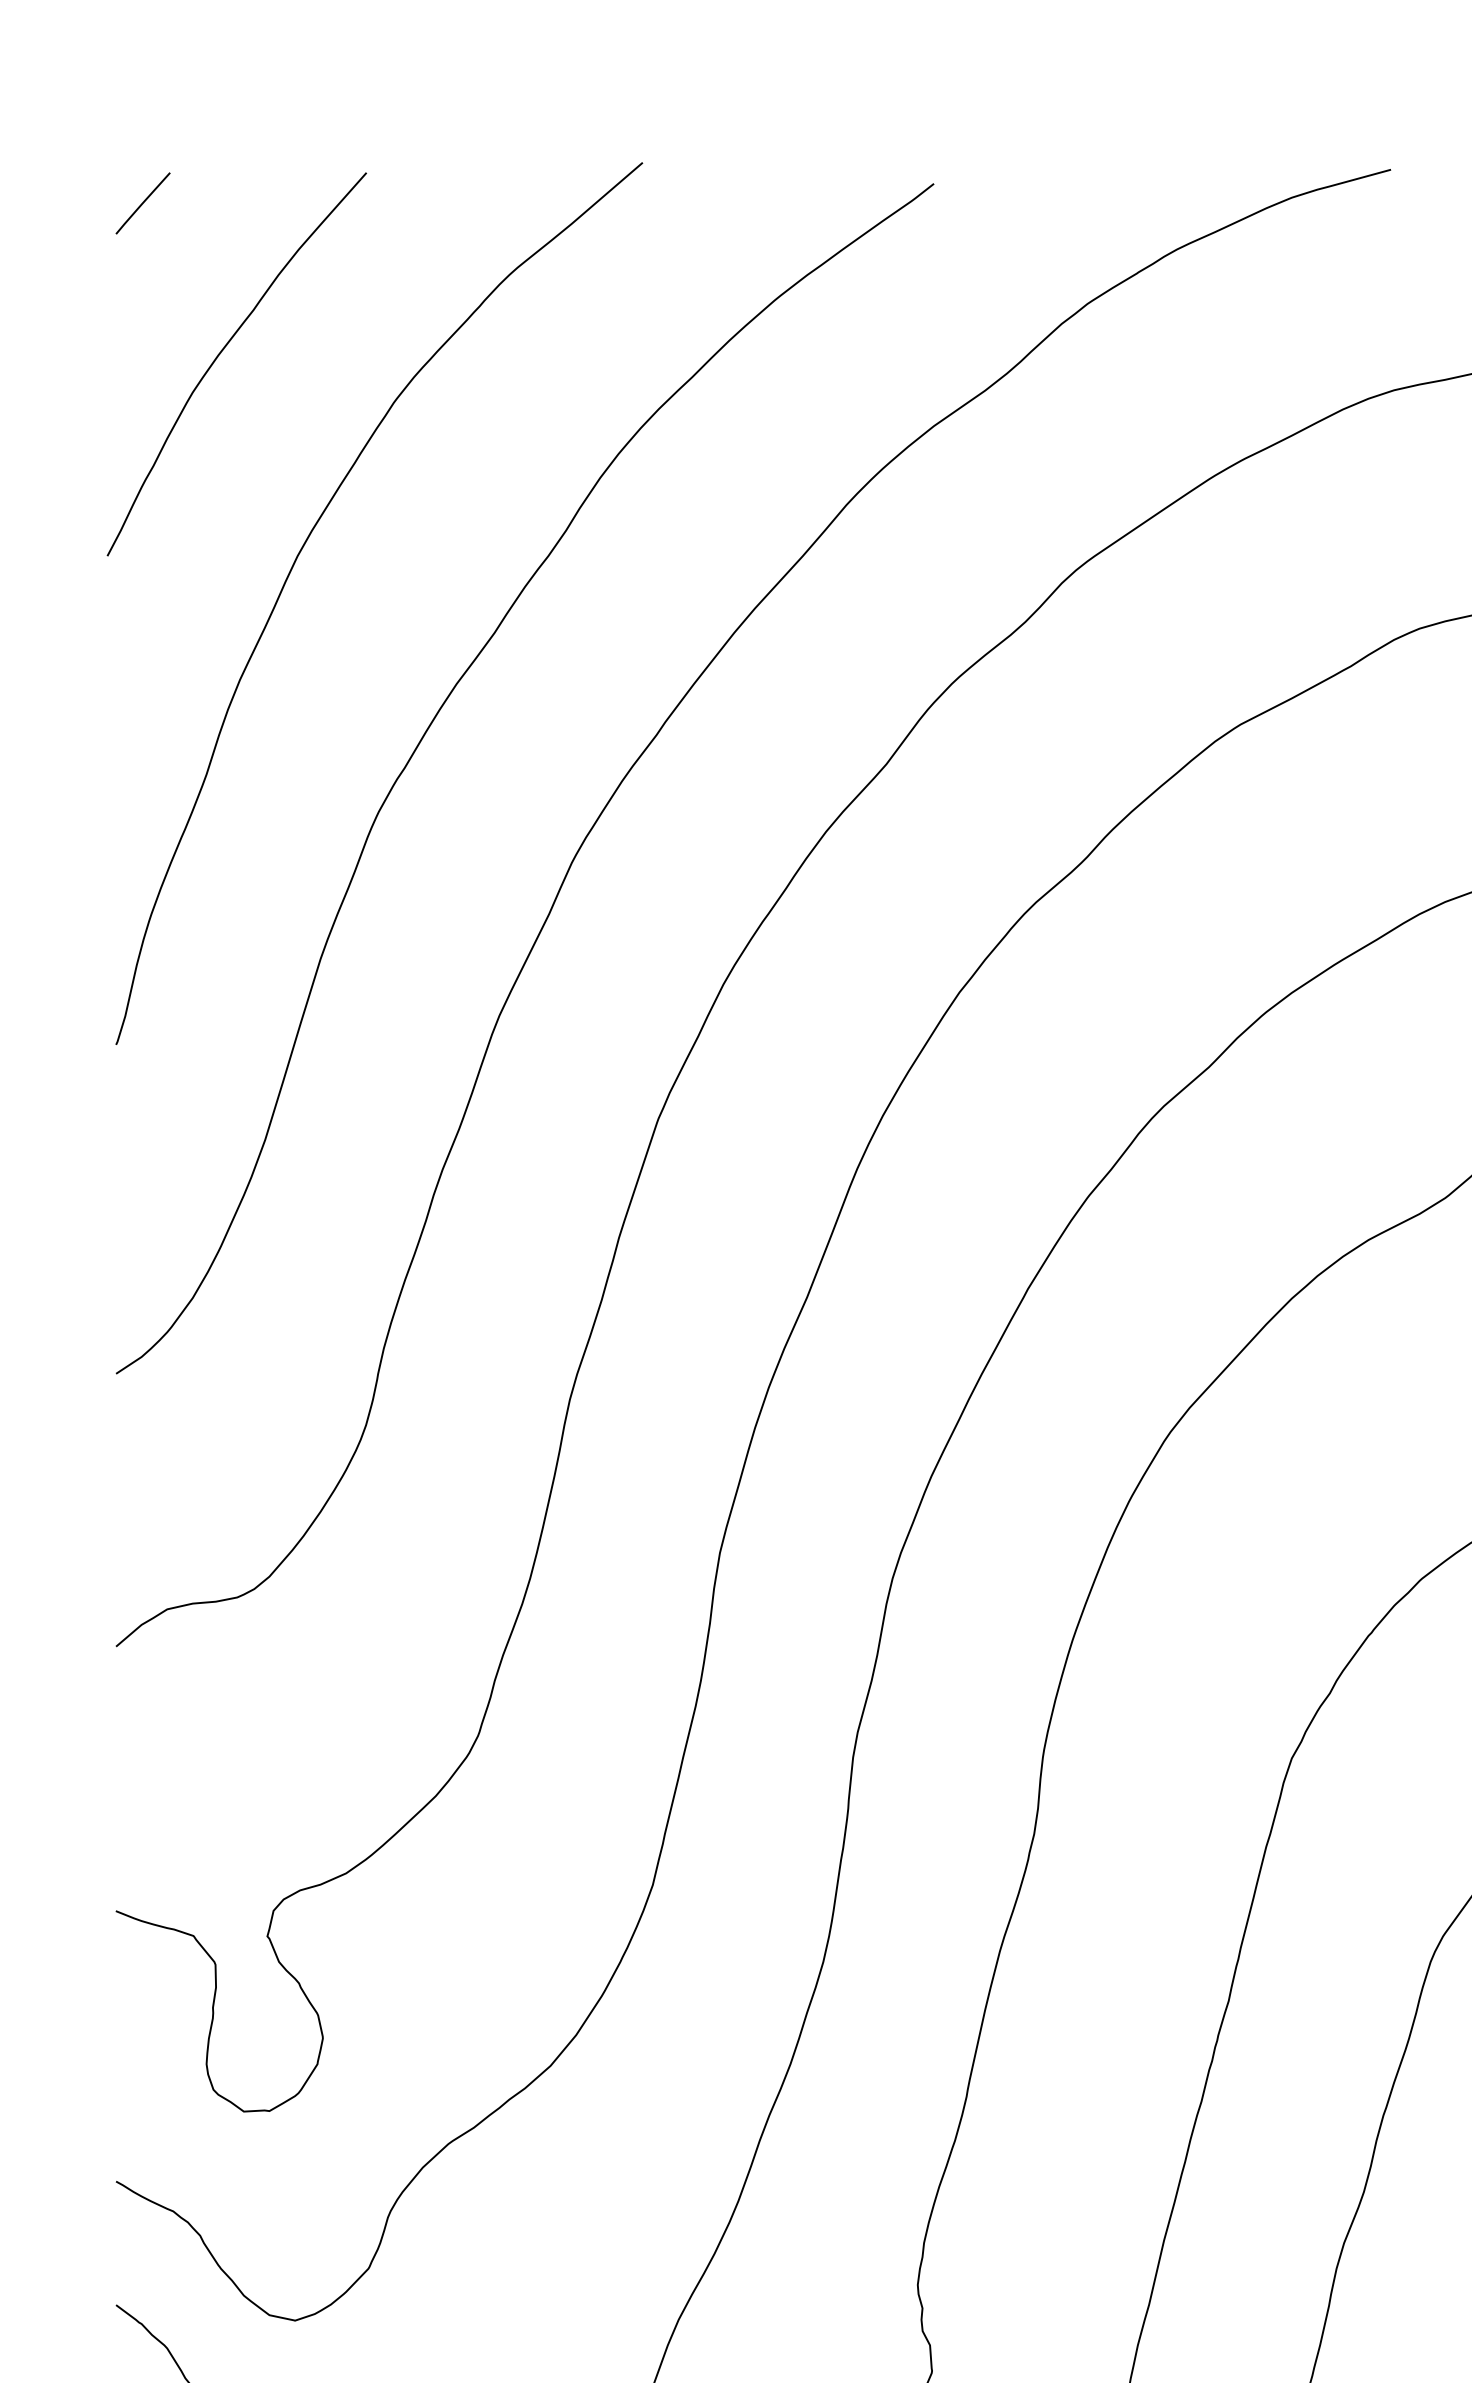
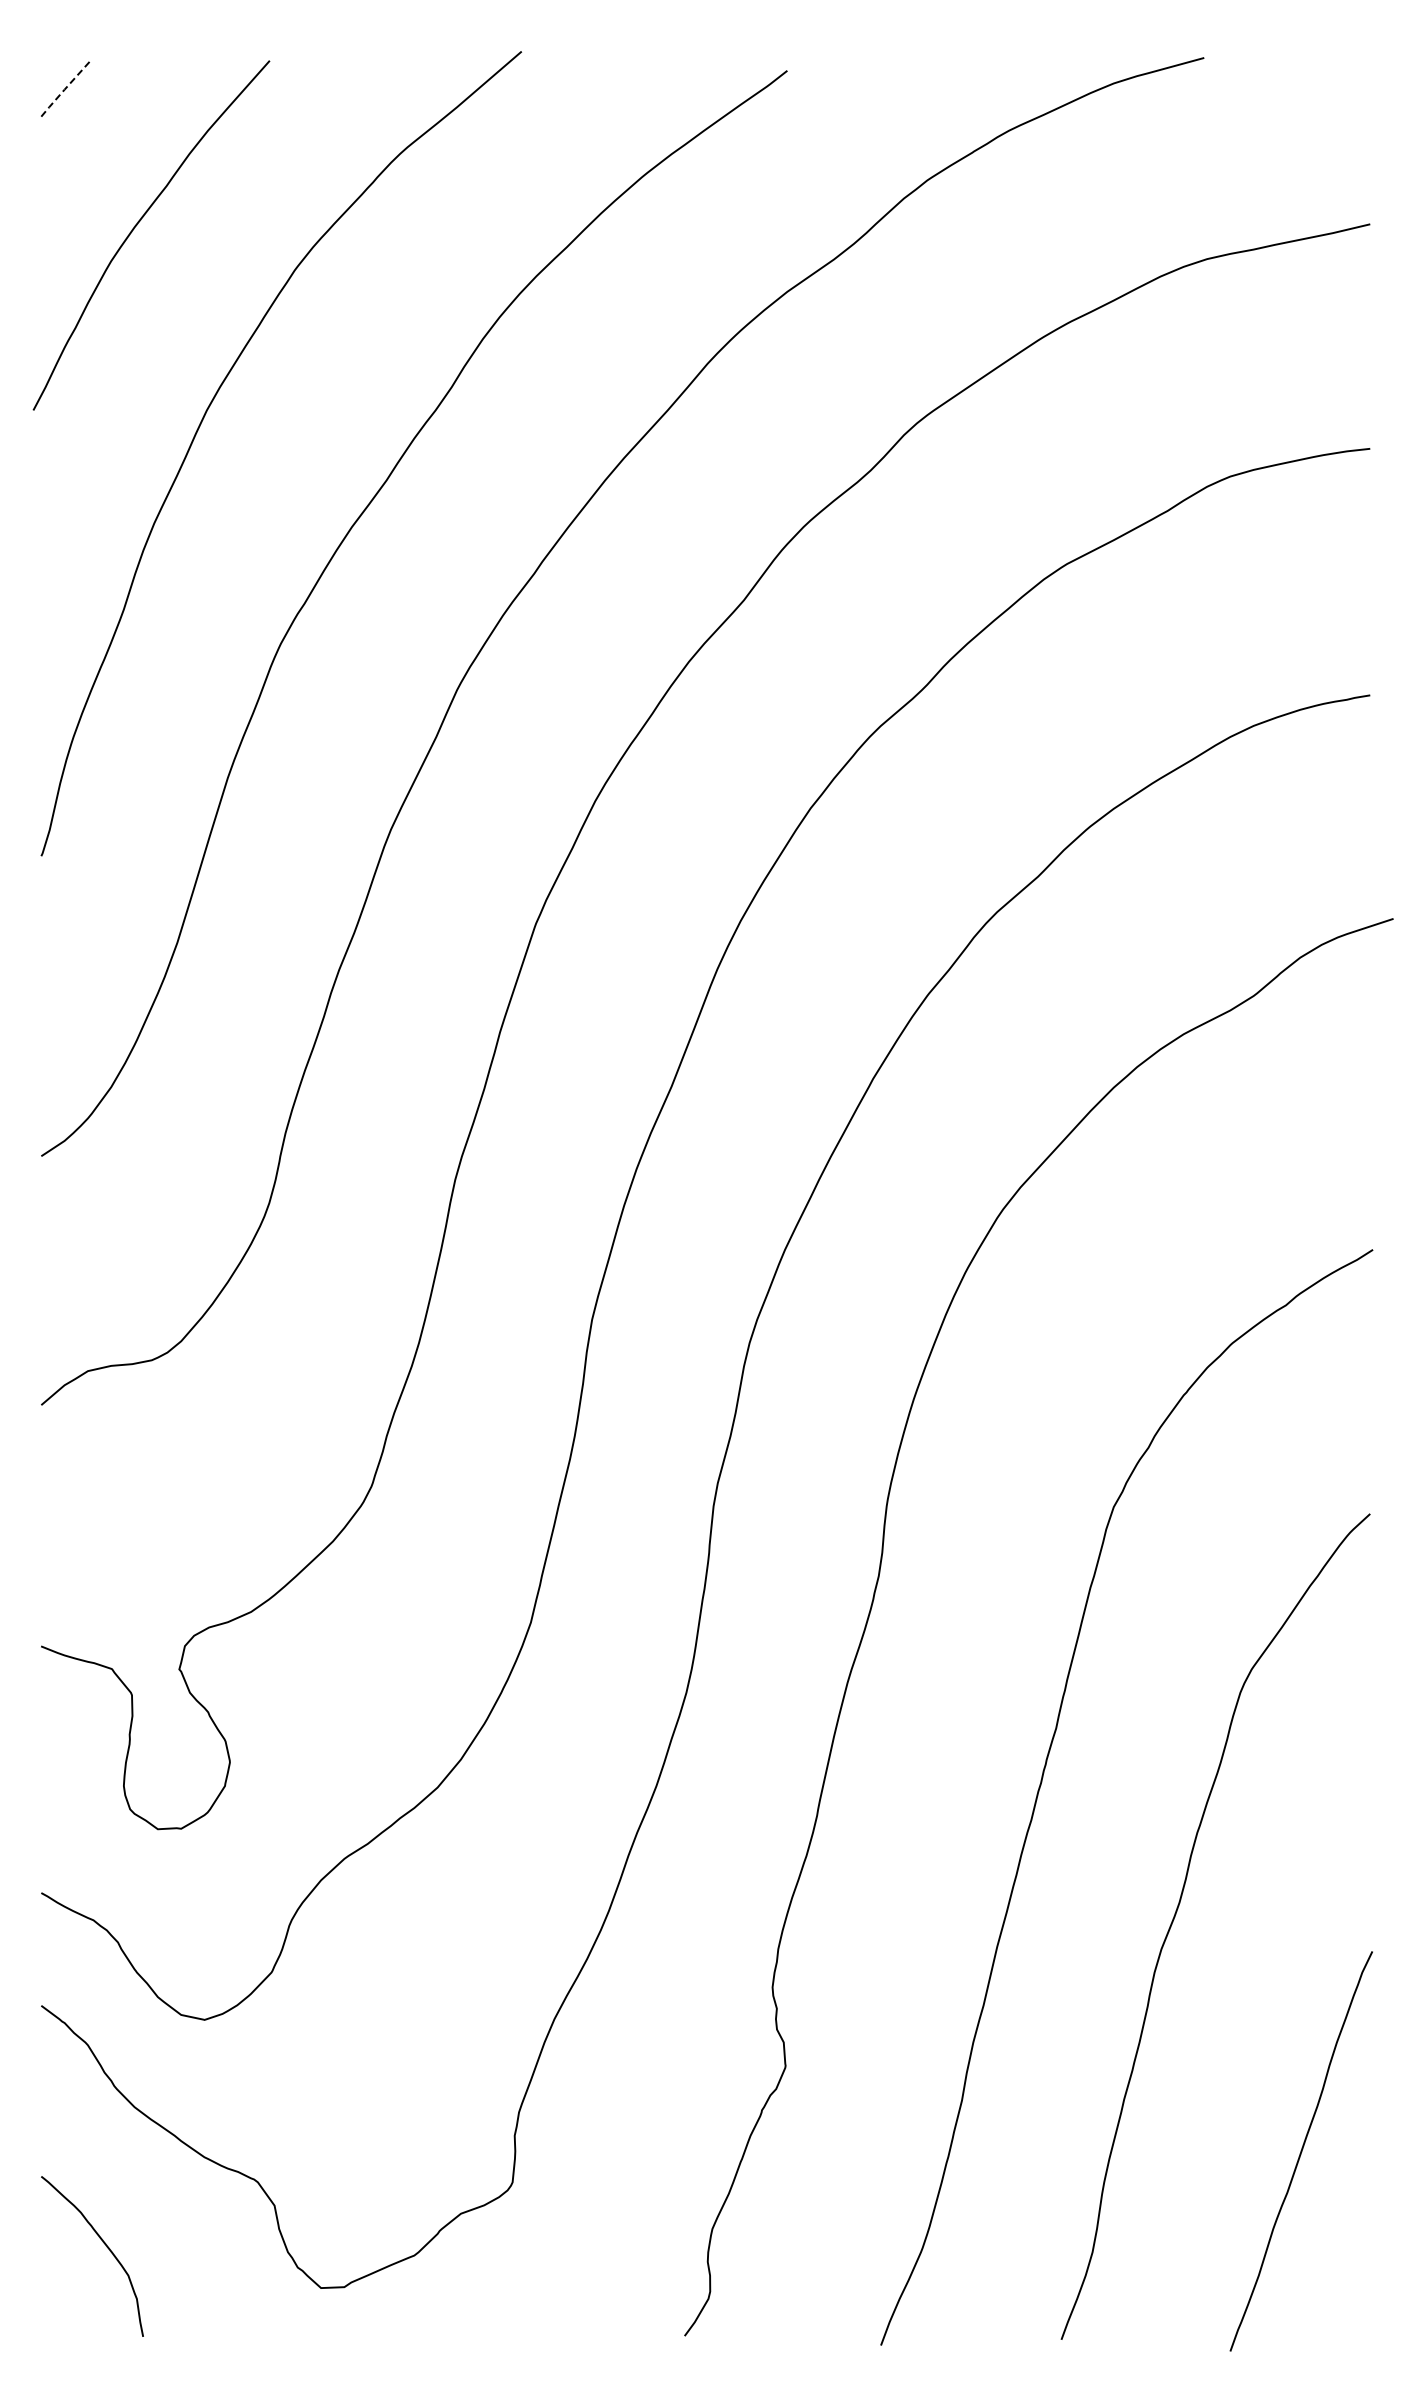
line: (141, 204) -> (64, 89), solid -> dashed

